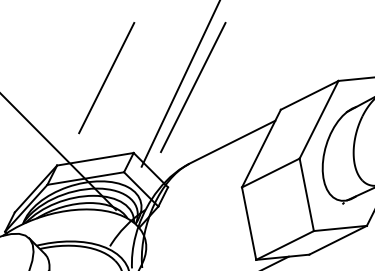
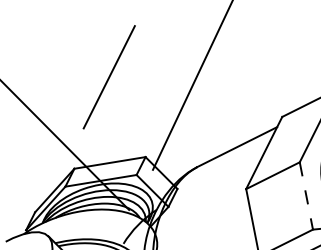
line: (106, 78) -> (109, 77), moved
line: (192, 87) -> (200, 96), removed
line: (306, 194) -> (306, 195), solid -> dashed

